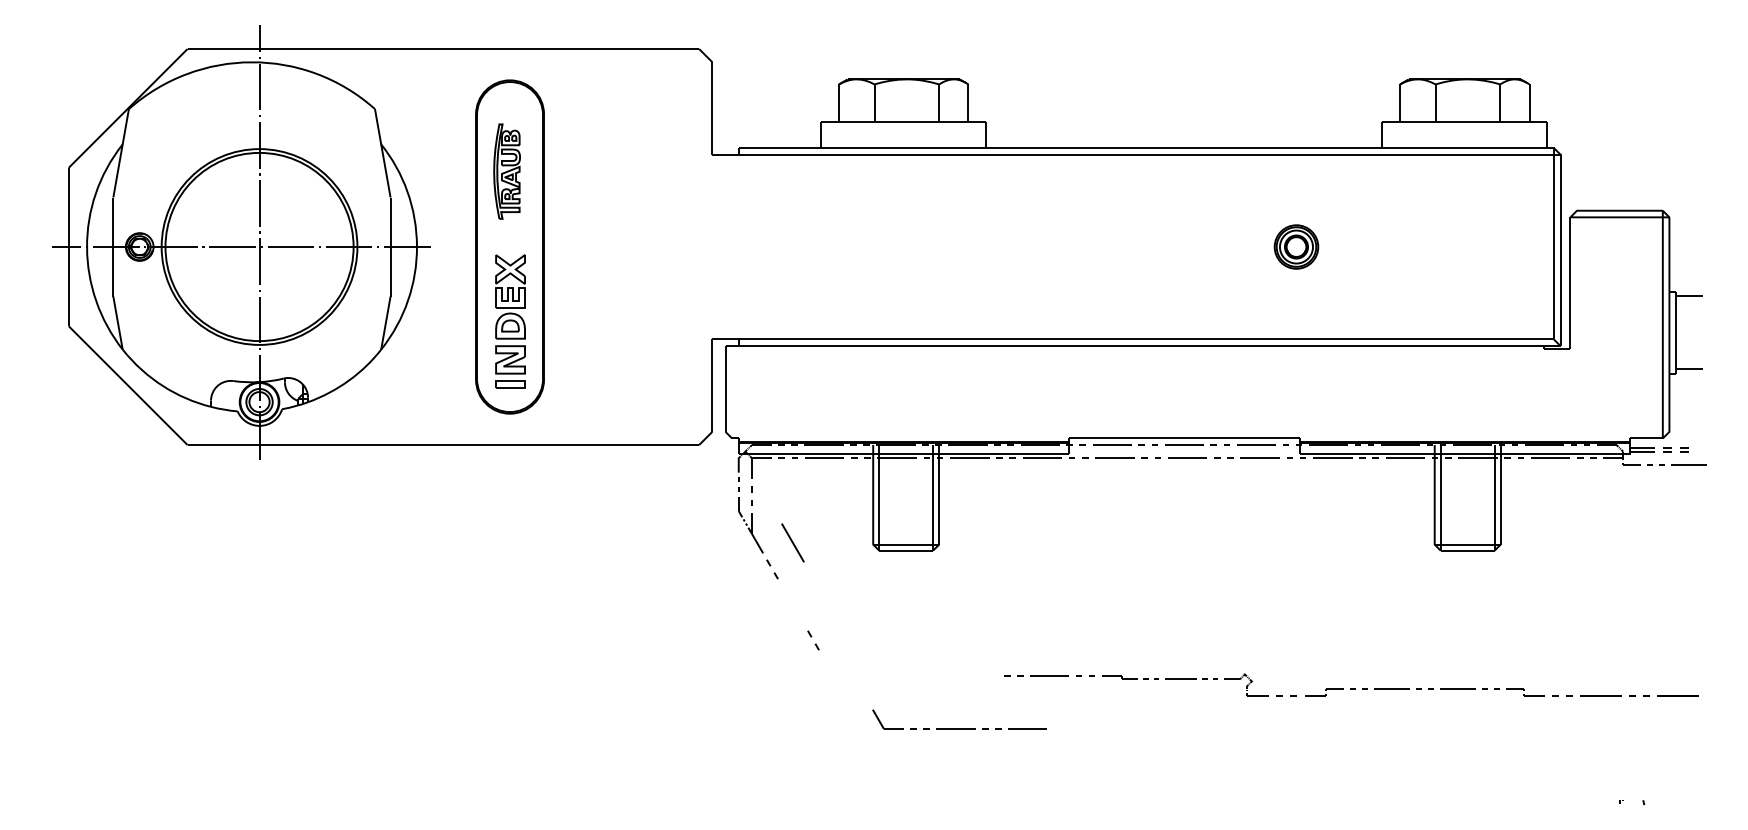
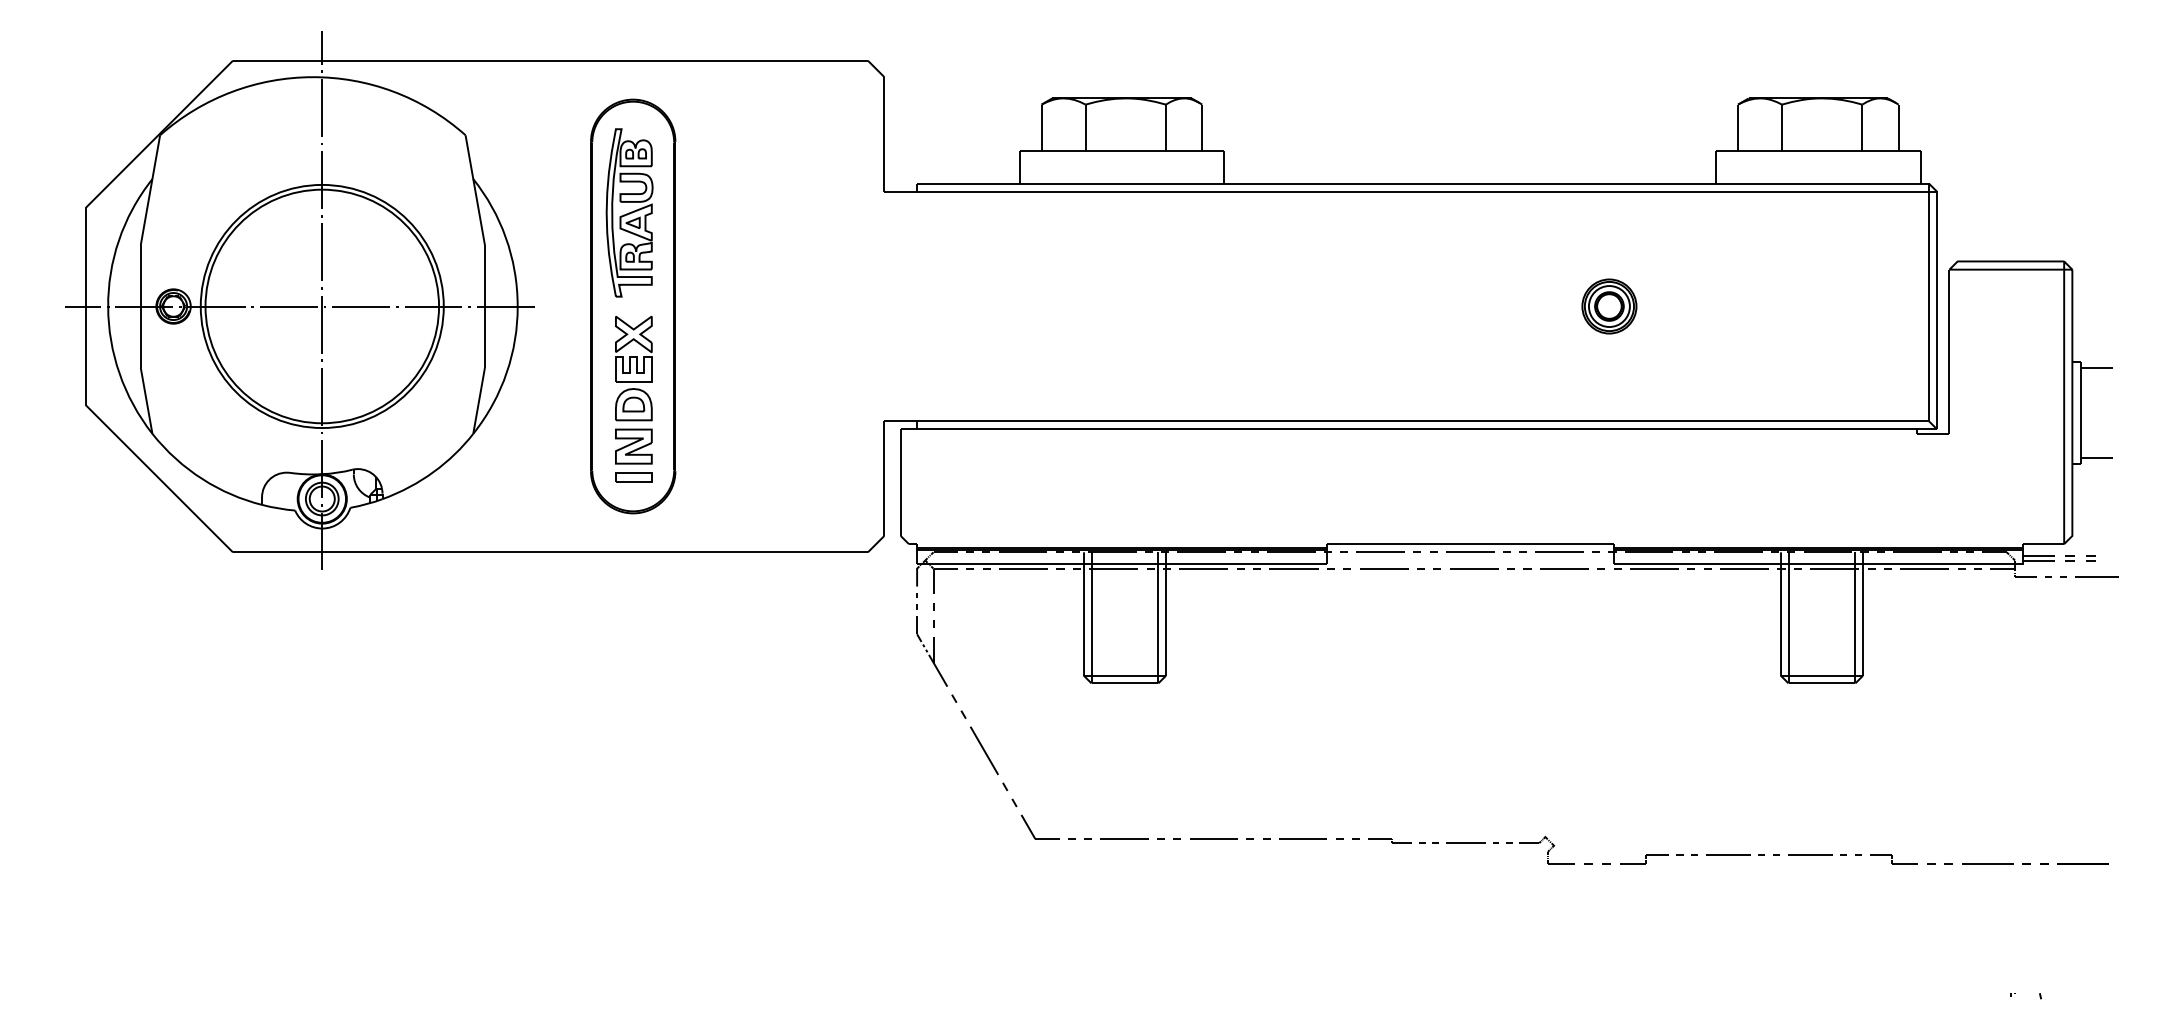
part: (506, 171) -> (628, 212), size x1.43
line: (792, 542) -> (983, 750), moved
part: (959, 728) -> (1129, 838), moved

